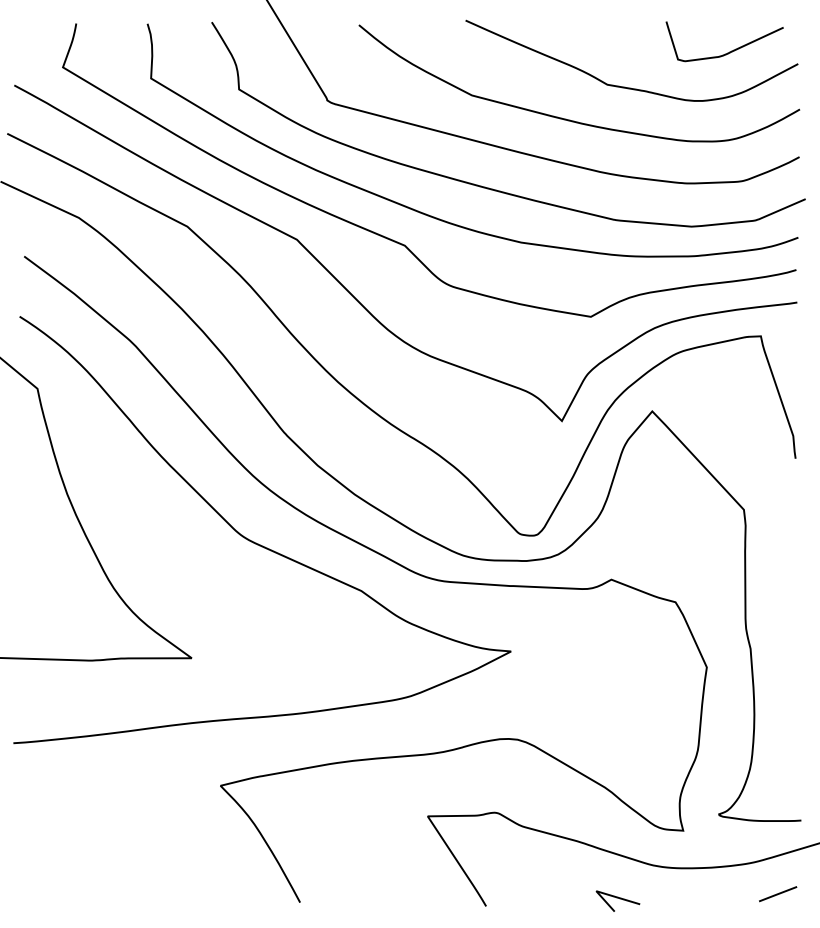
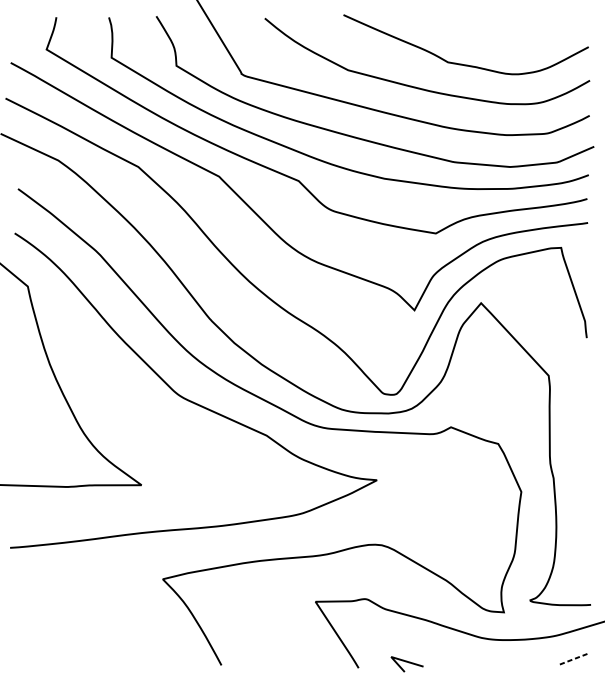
curve: (729, 51) -> (538, 37), removed
line: (778, 893) -> (574, 658), solid -> dashed
line: (617, 898) -> (406, 662), moved

